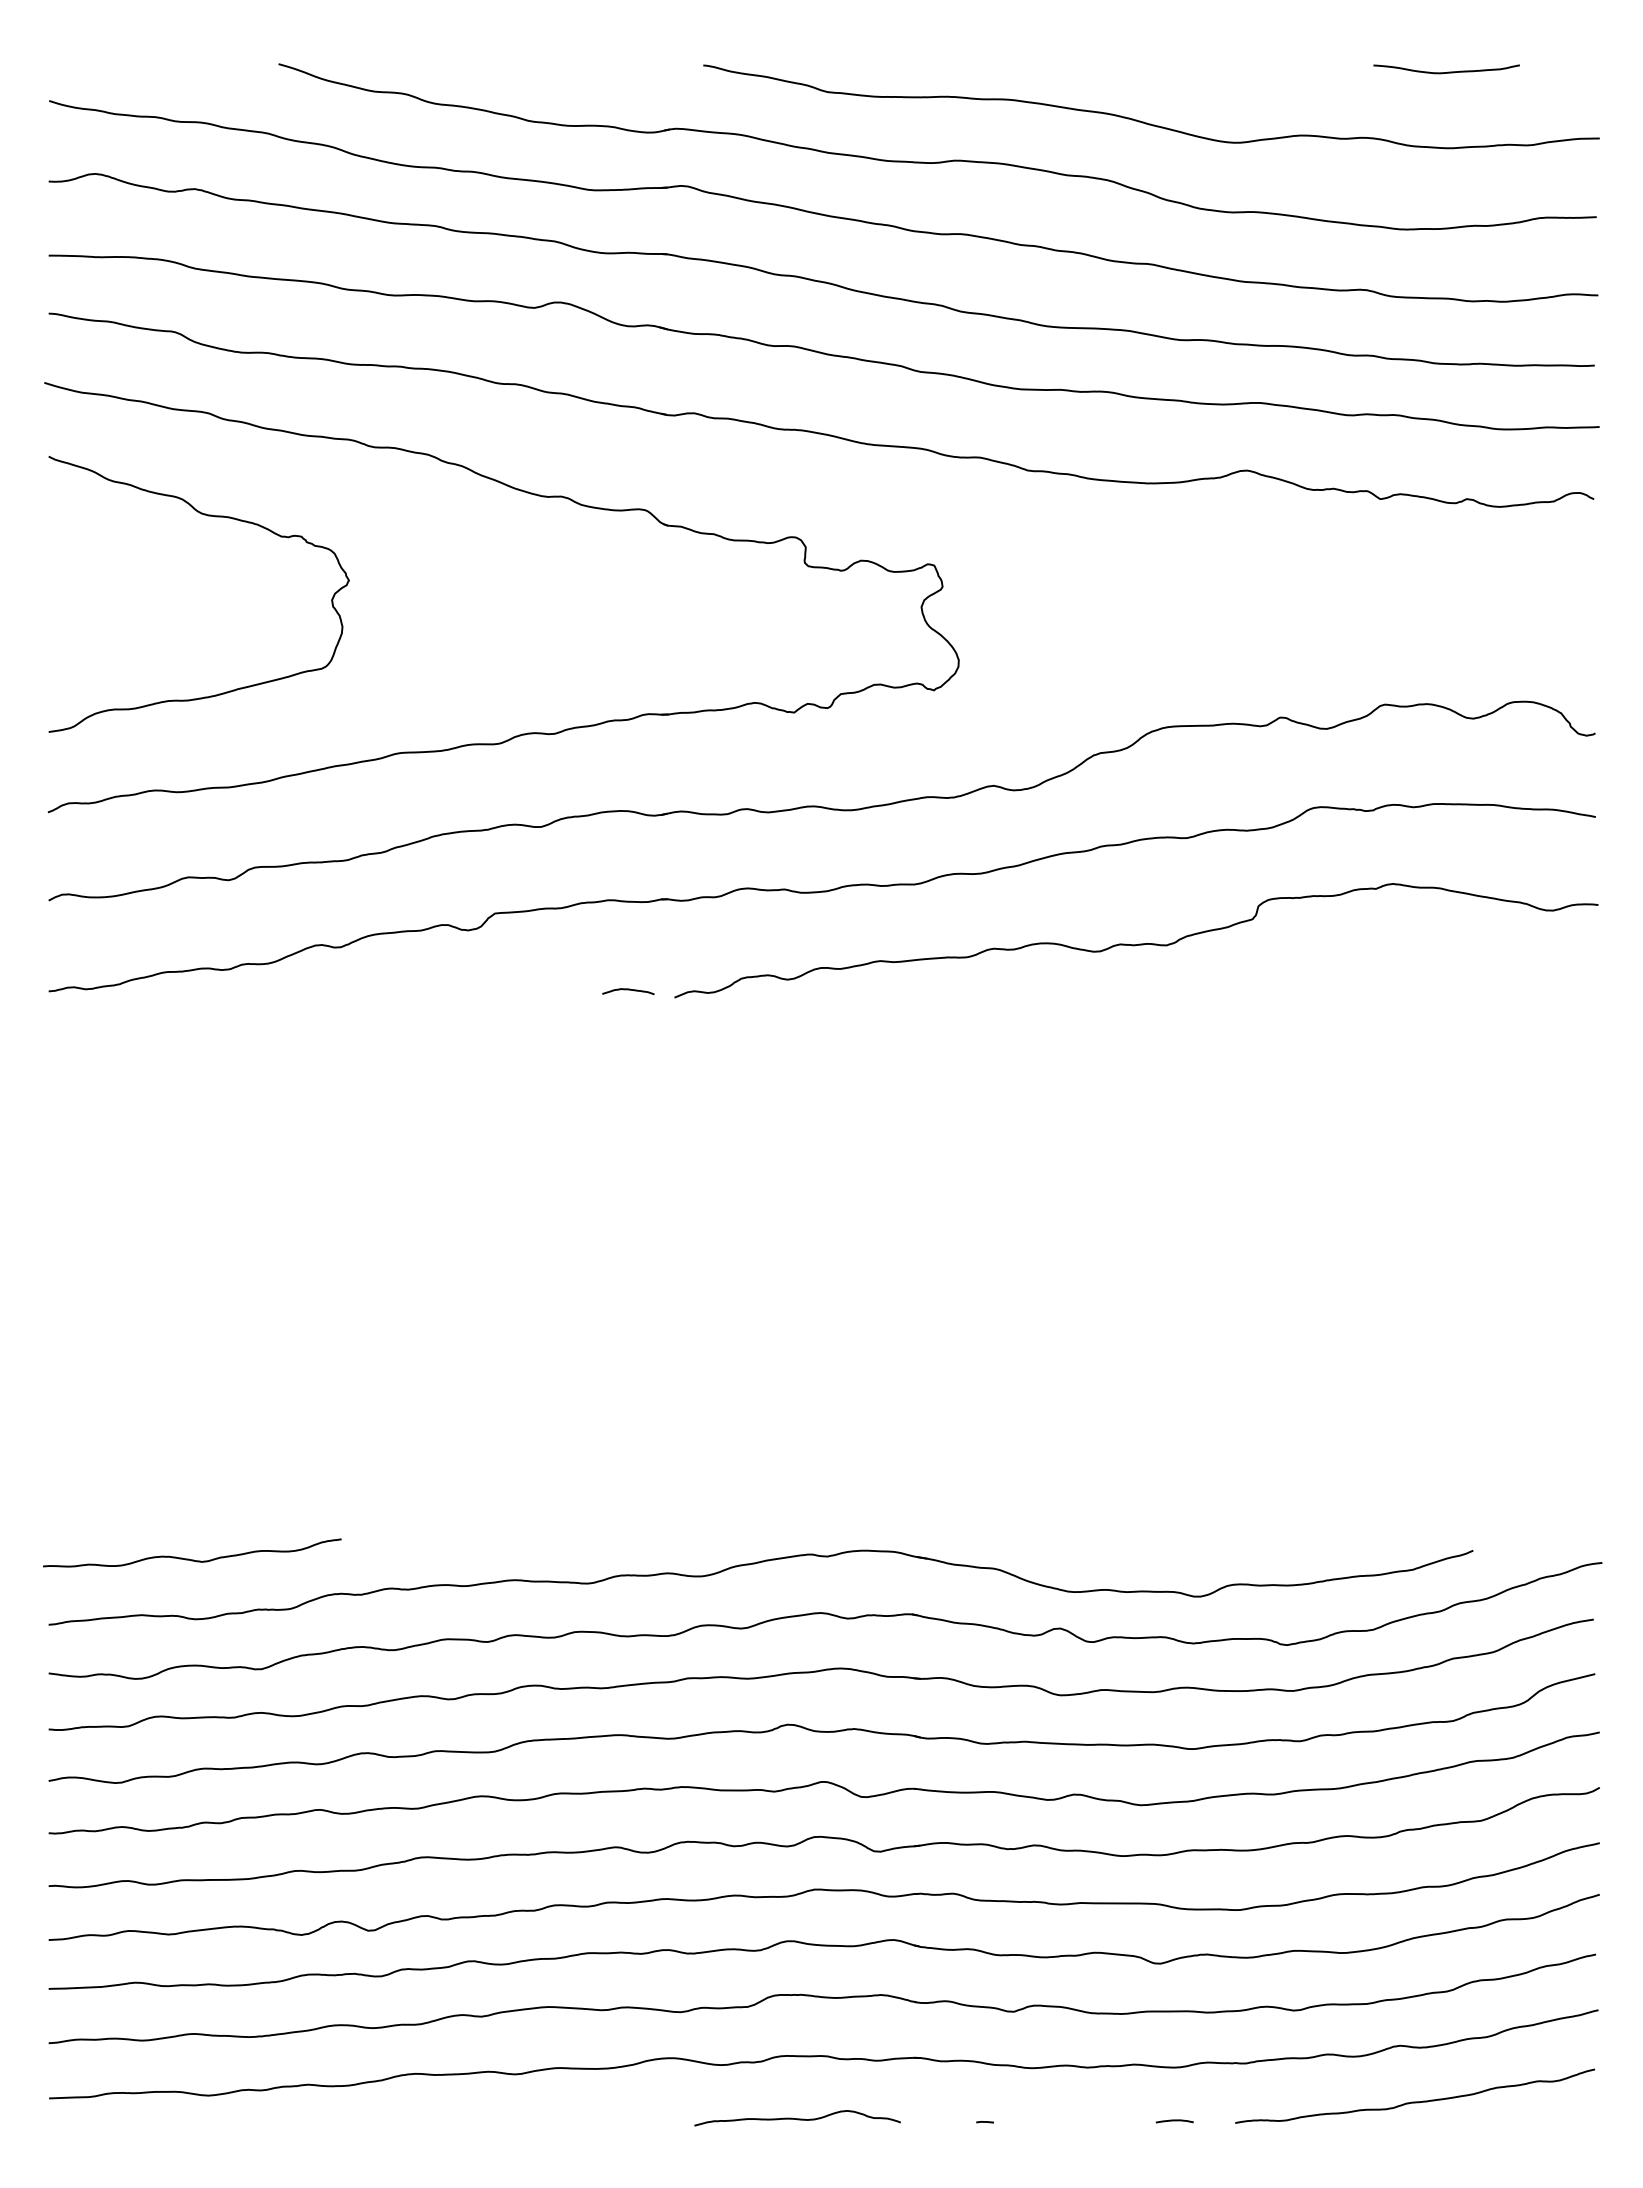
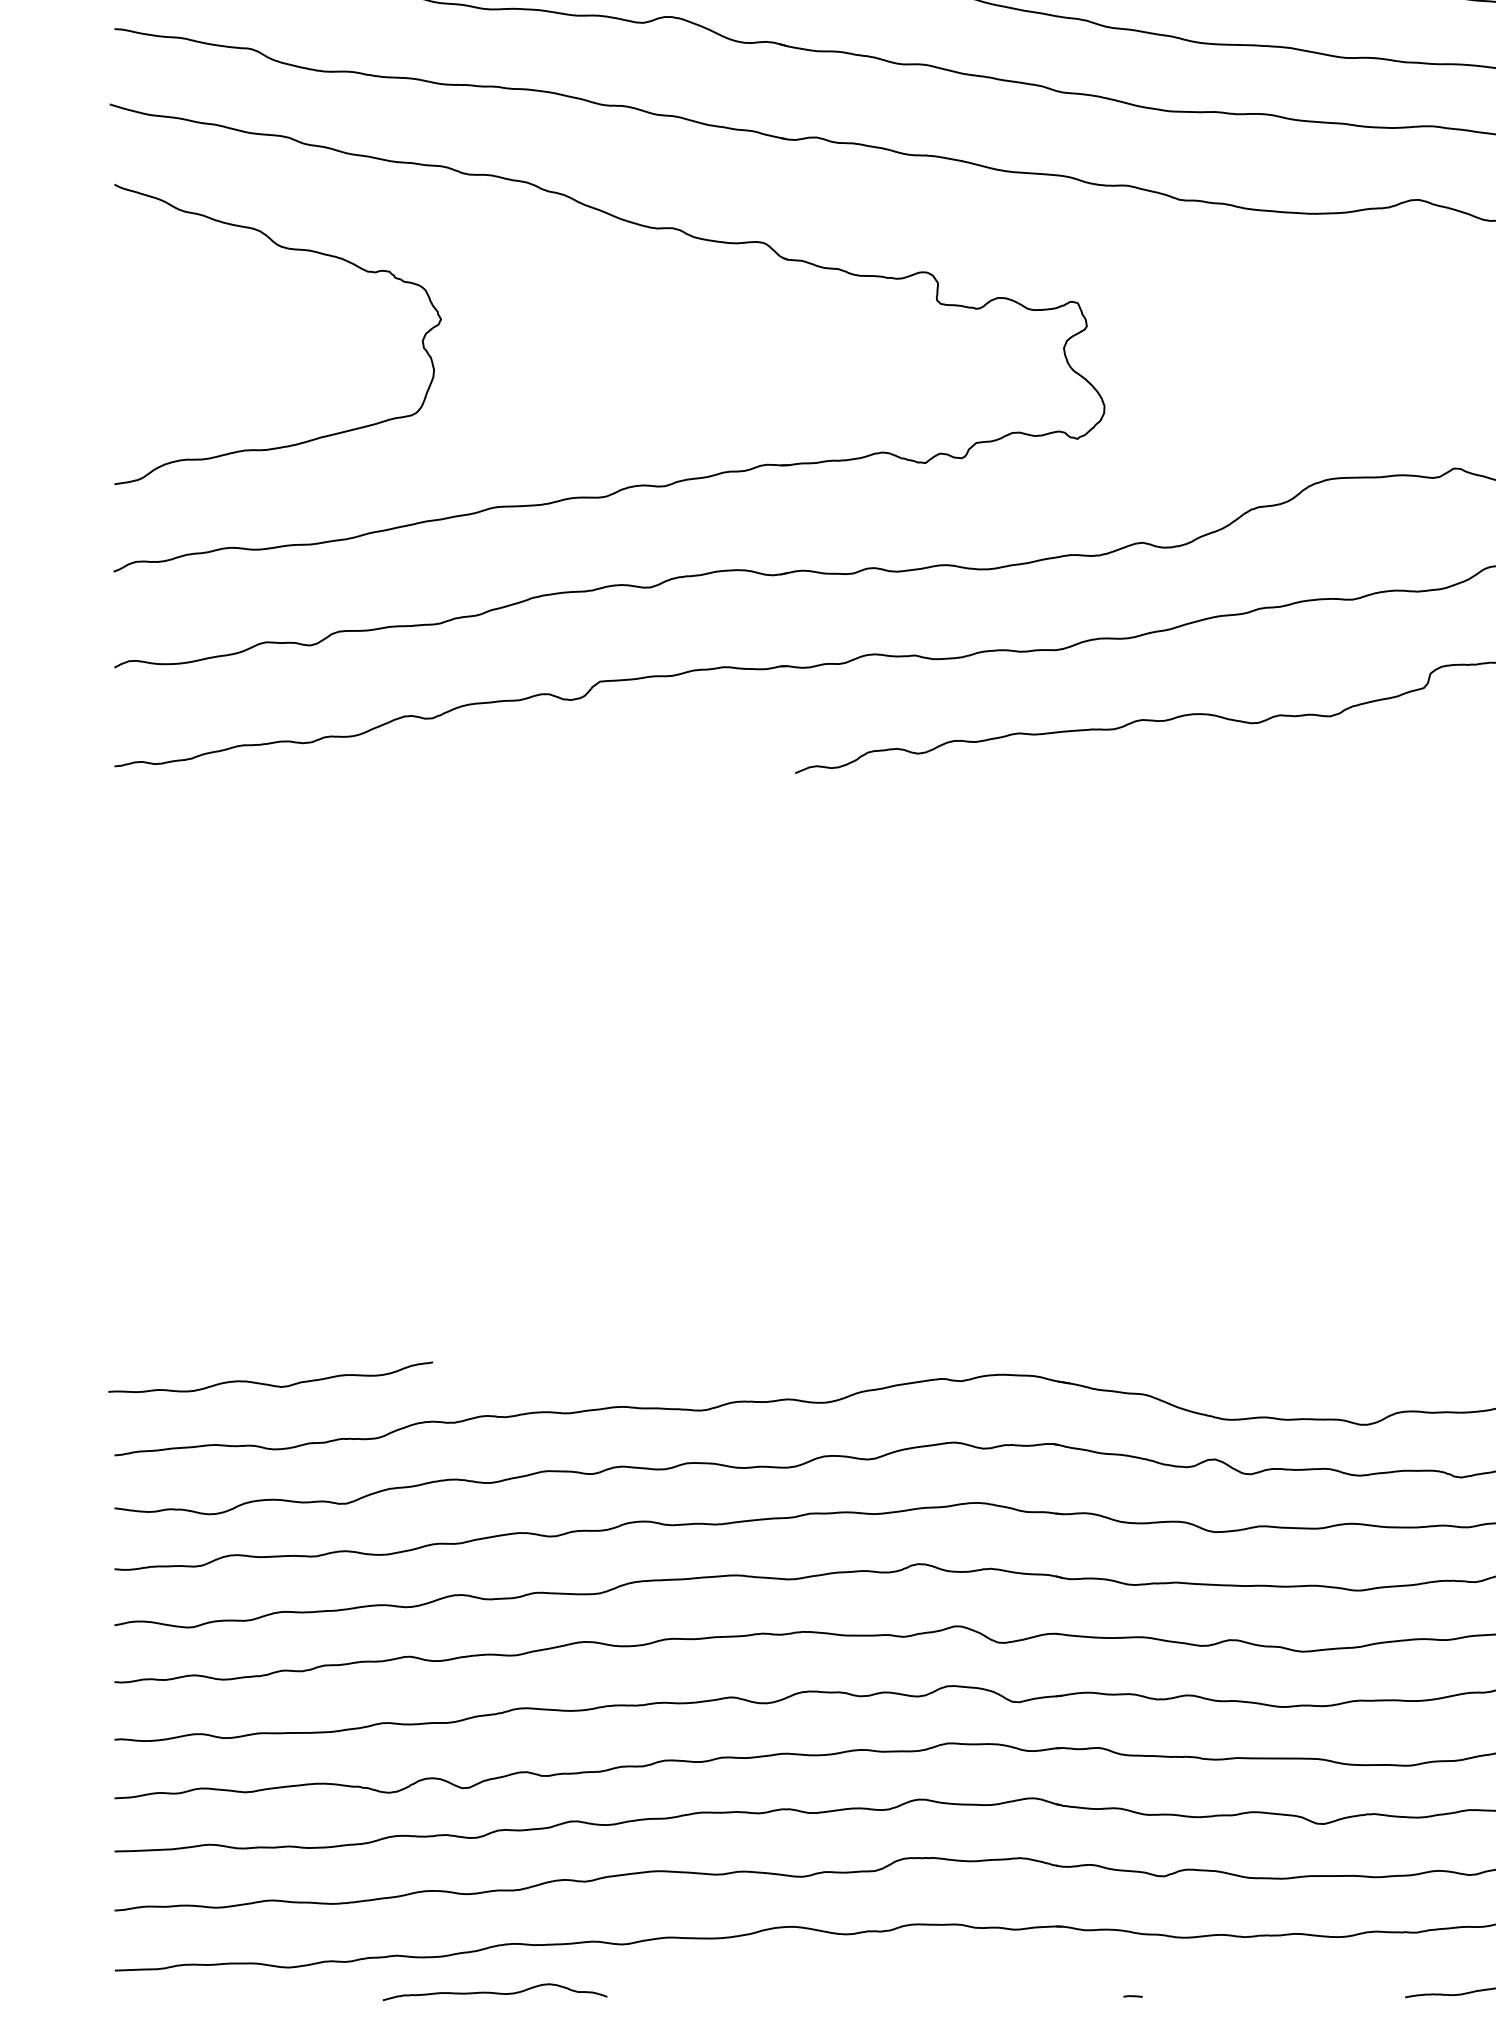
curve: (628, 990) -> (745, 765), removed
curve: (797, 2118) -> (494, 1992), moved
curve: (1174, 2121) -> (1339, 1995), removed

